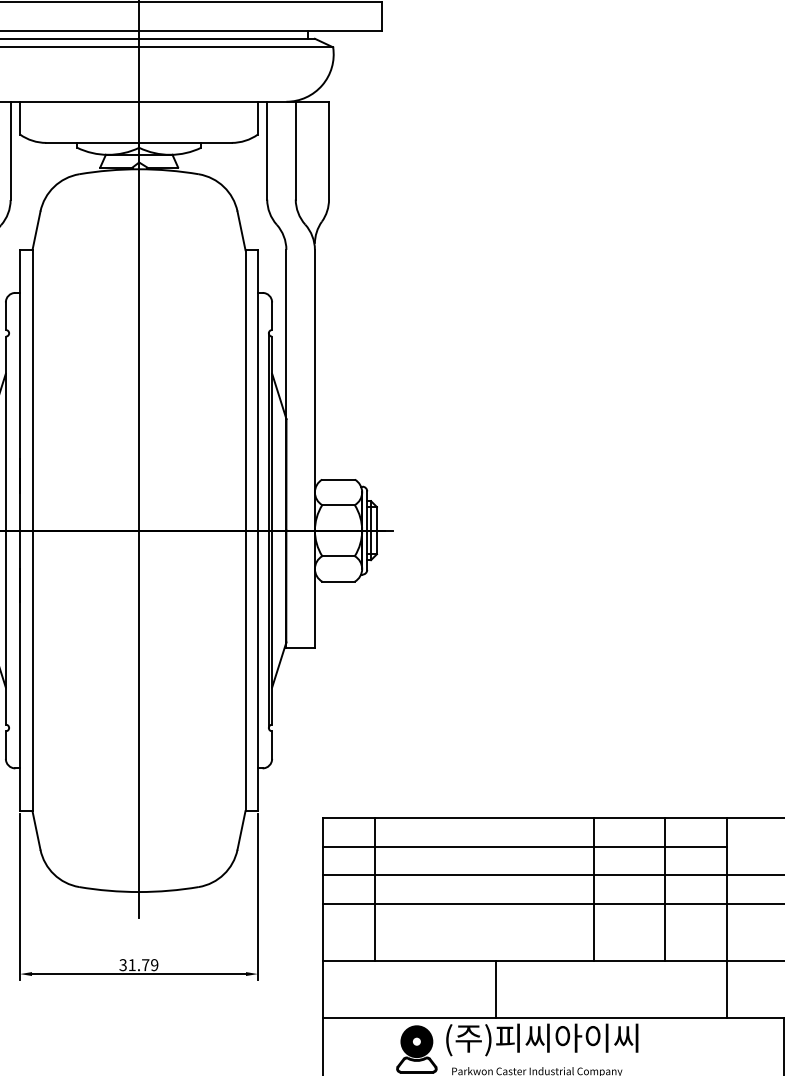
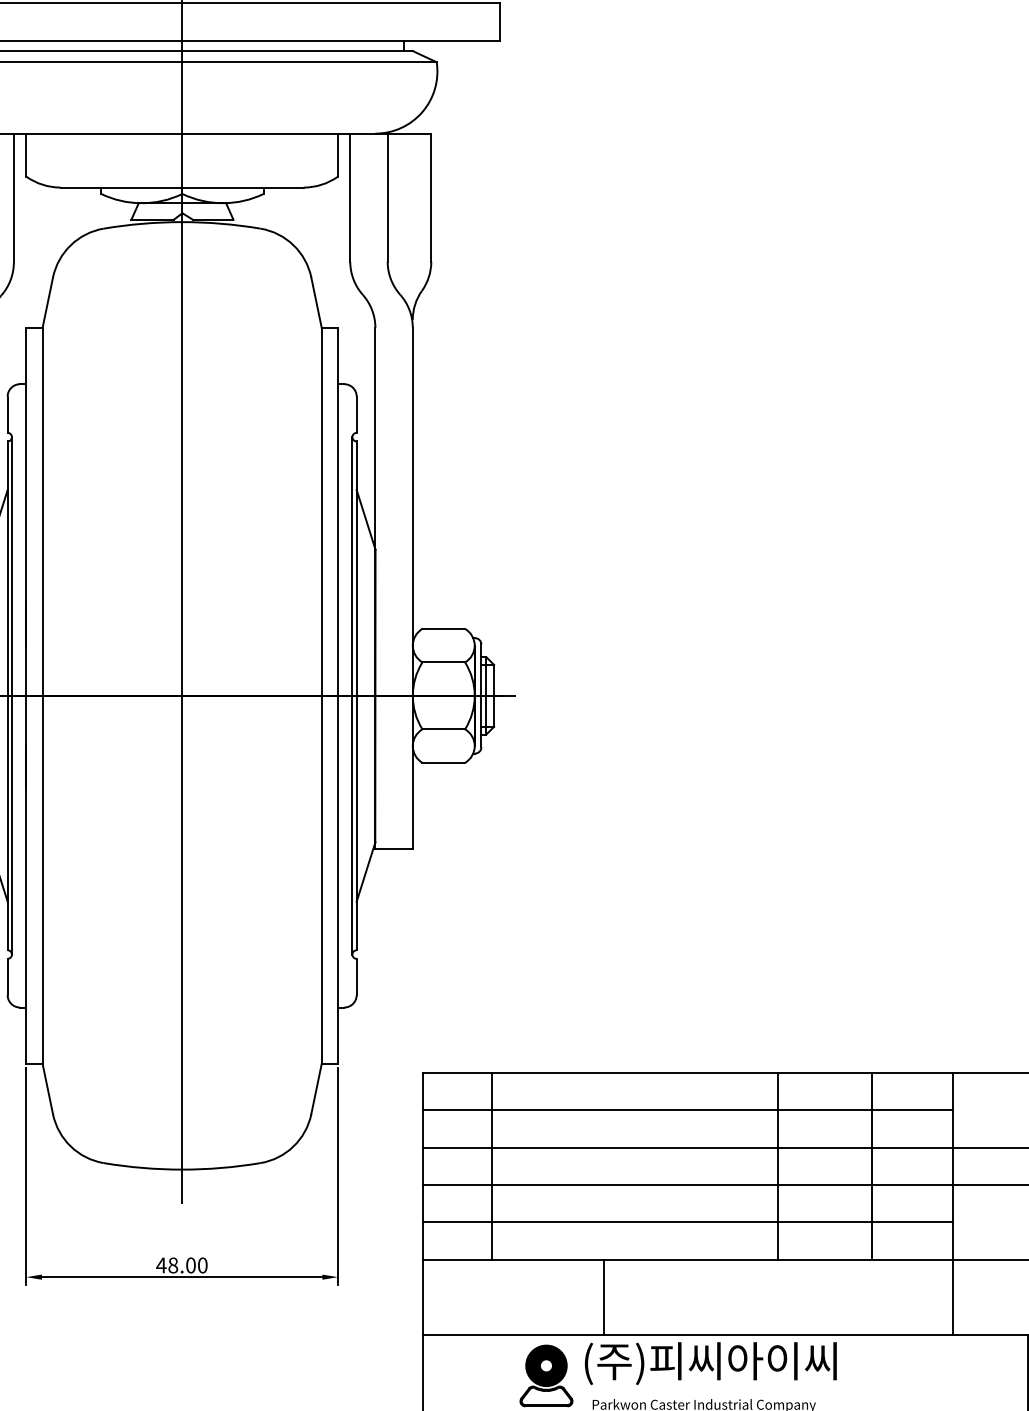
line: (8, 530) -> (11, 695), added
line: (525, 932) -> (688, 1222), added
text: (138, 965) -> (181, 1265), 31.79 -> 48.00
line: (495, 988) -> (603, 1296), moved

